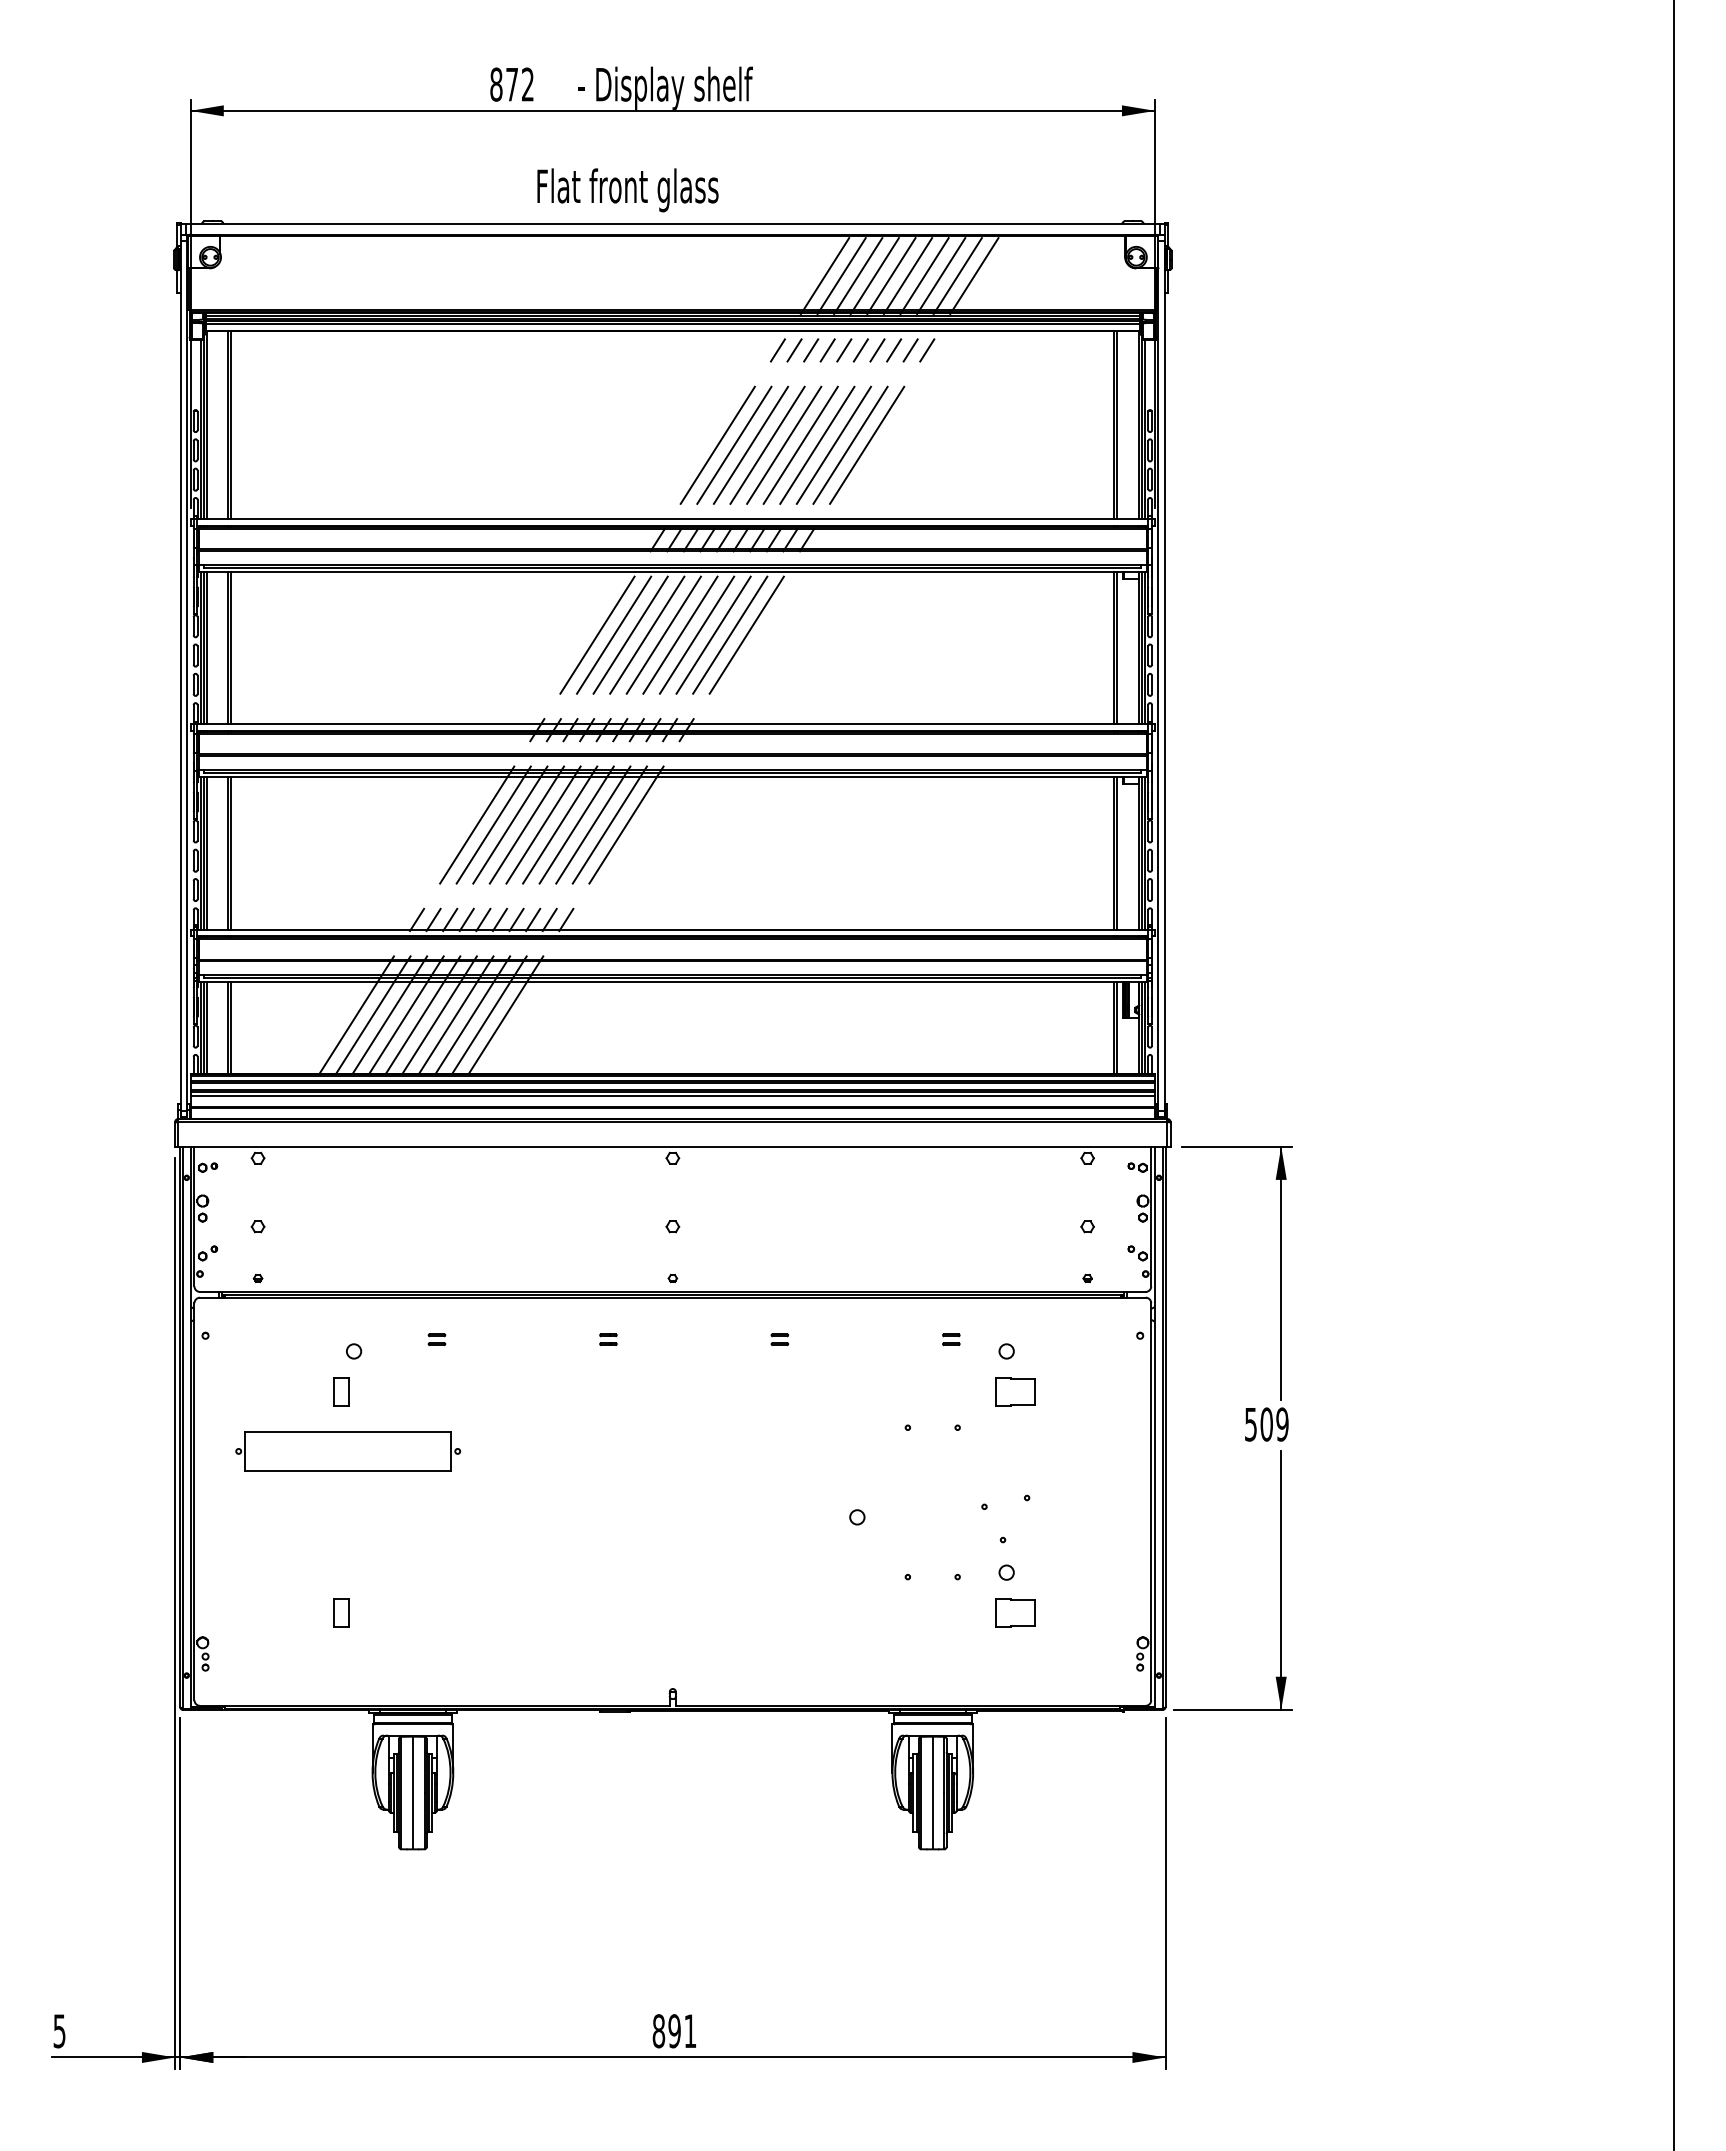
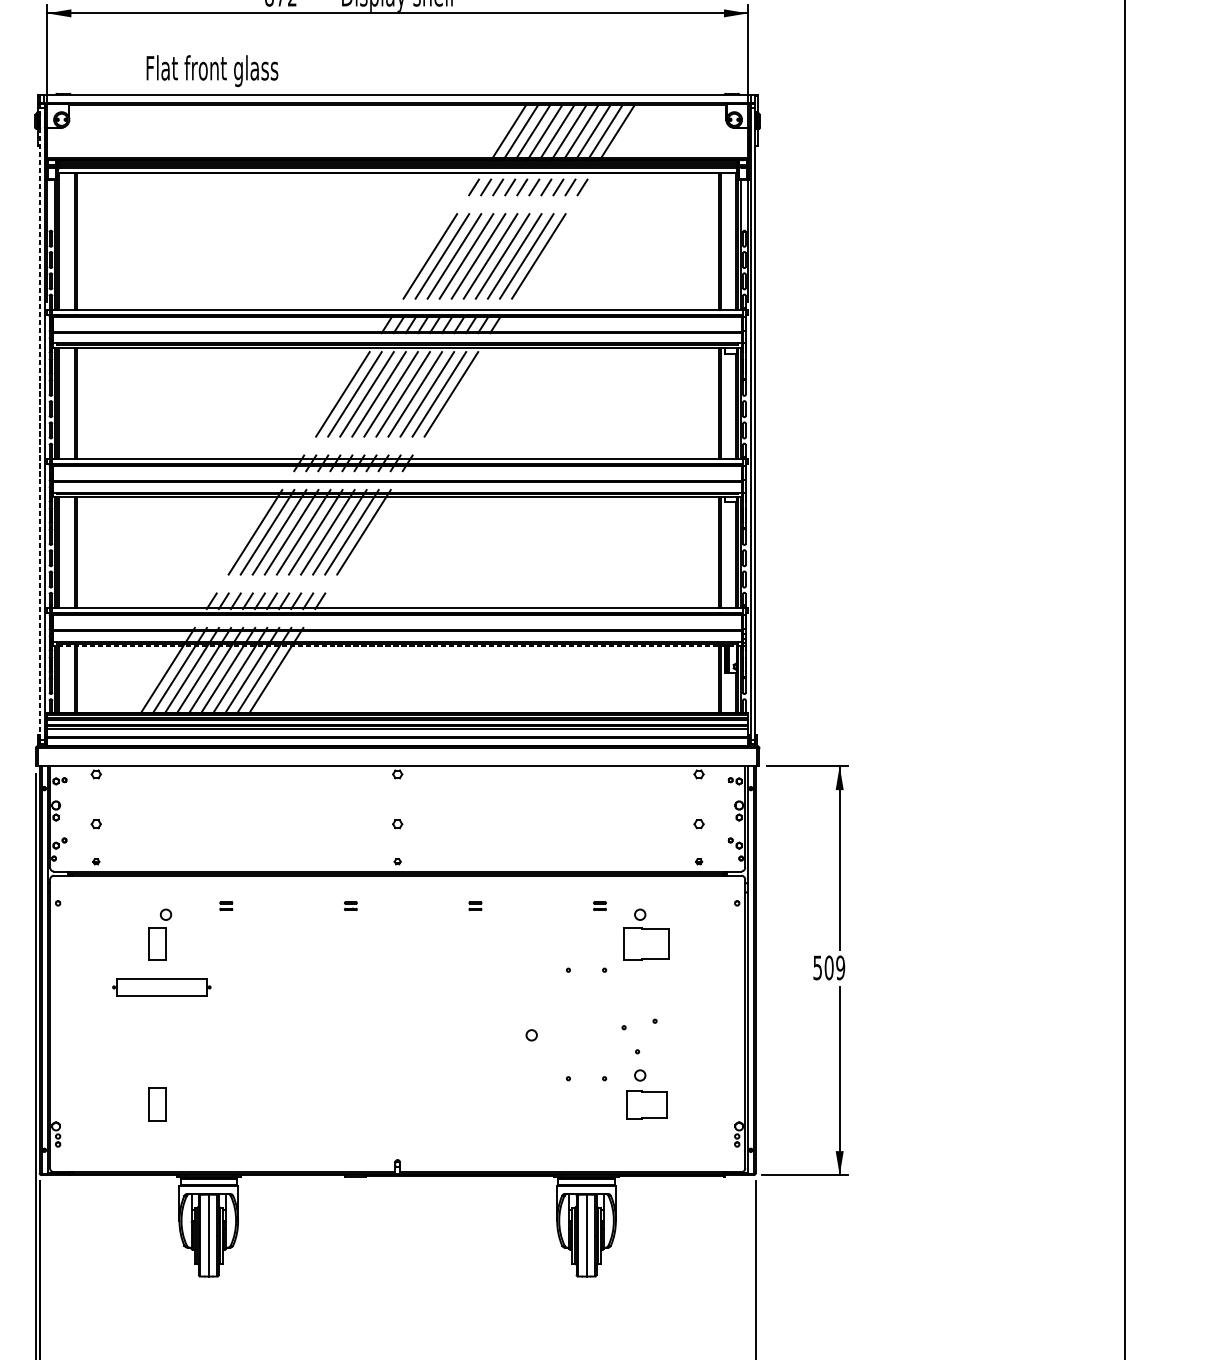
text: (627, 190) -> (212, 71), moved
line: (180, 675) -> (39, 423), solid -> dashed
line: (672, 982) -> (397, 646), solid -> dashed
part: (341, 1391) -> (156, 943), size x1.6
part: (1015, 1391) -> (646, 943), size x1.6
part: (348, 1451) -> (161, 987), size x0.6
part: (341, 1612) -> (156, 1104), size x1.6
part: (1015, 1612) -> (646, 1104), size x1.4

